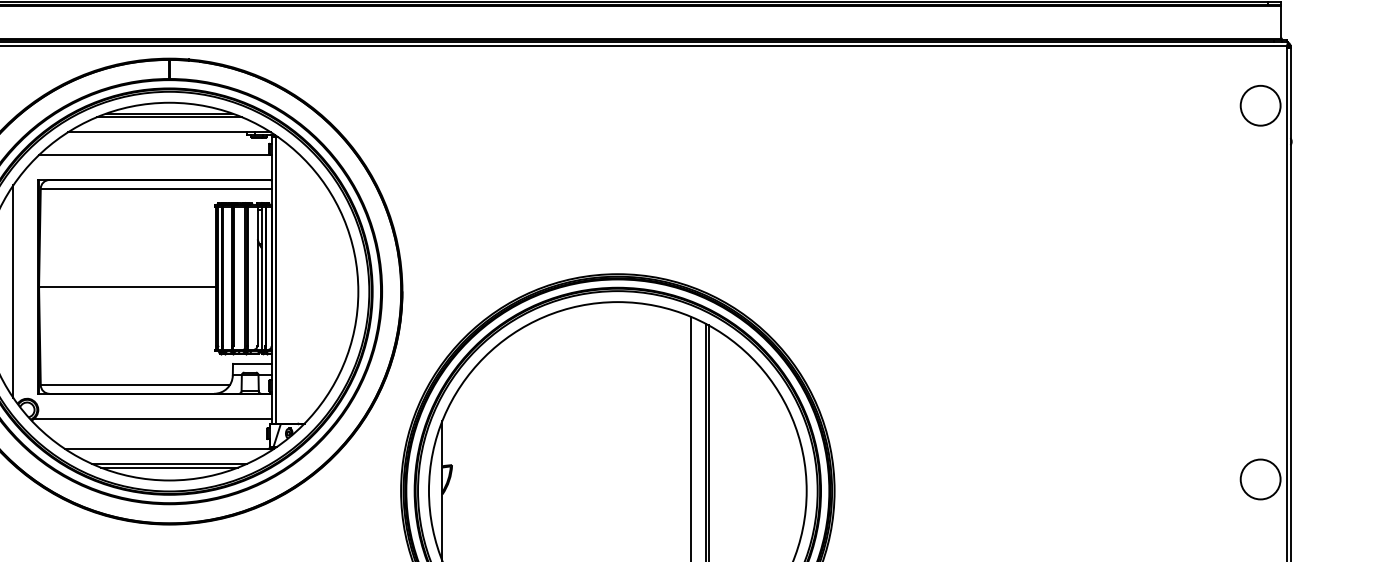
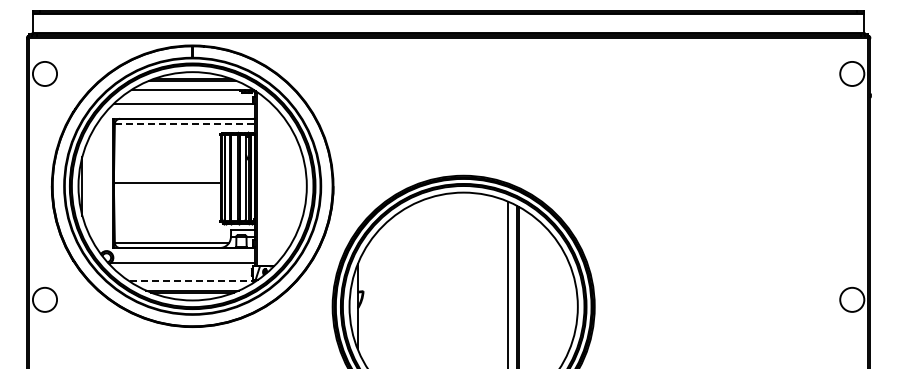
line: (155, 189) -> (184, 124), solid -> dashed
line: (13, 291) -> (98, 186), removed
line: (170, 449) -> (193, 281), solid -> dashed

